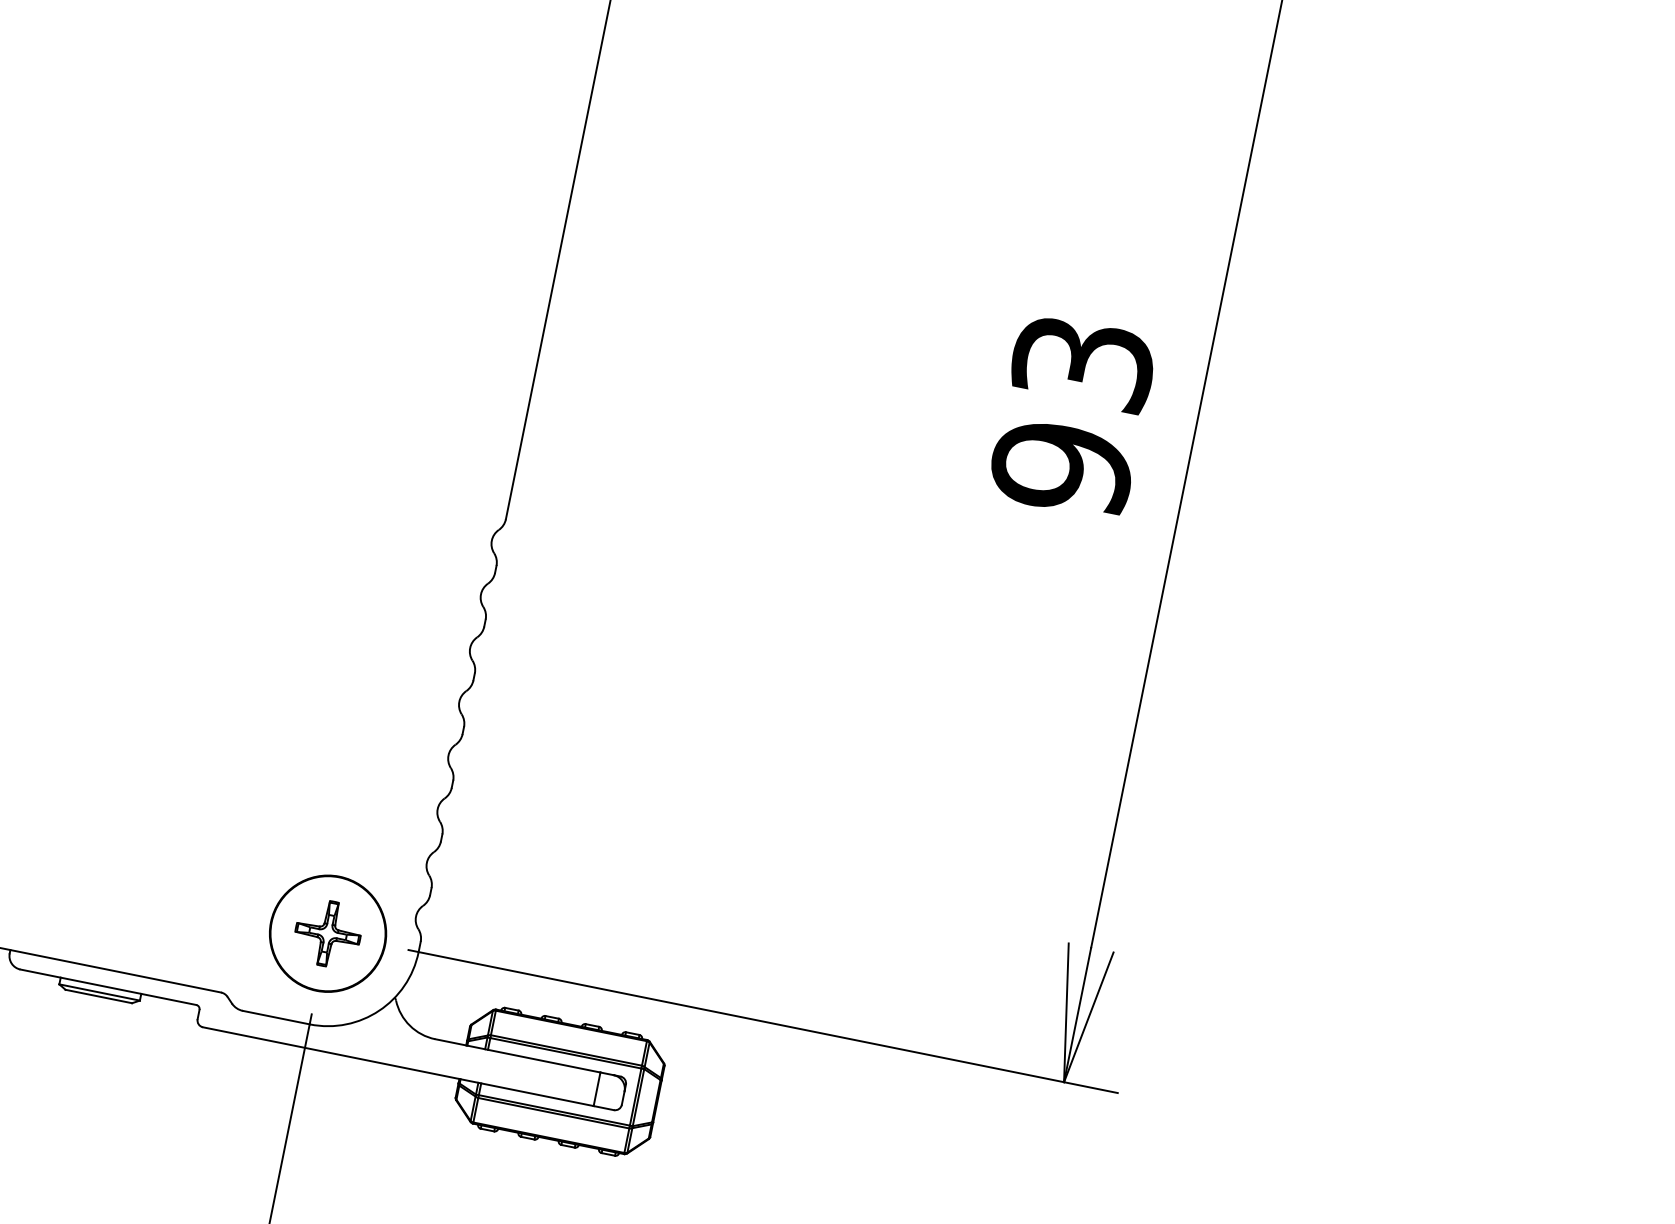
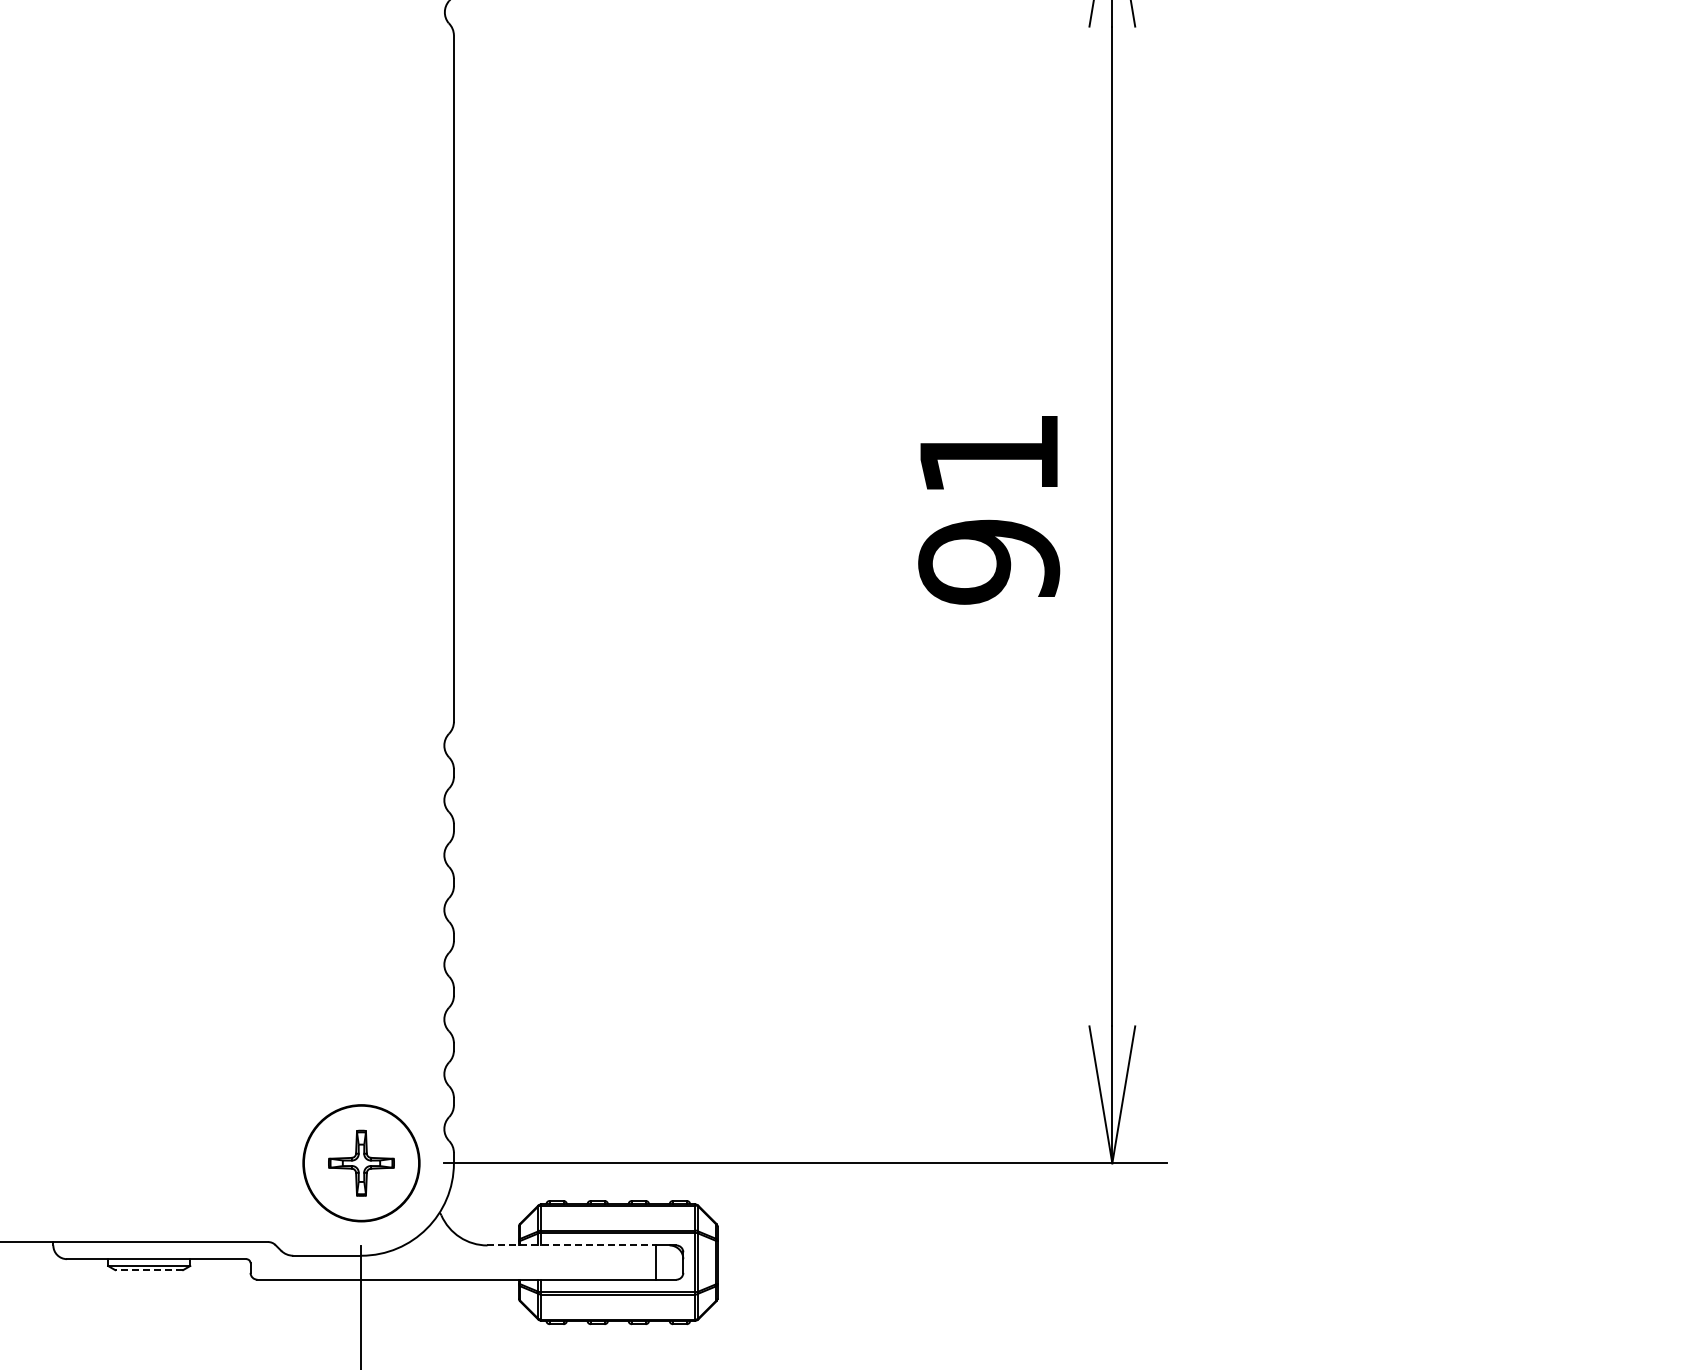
text: (1083, 363) -> (989, 454), 93 -> 91
line: (99, 996) -> (149, 1270), solid -> dashed
line: (518, 1056) -> (572, 1245), solid -> dashed

